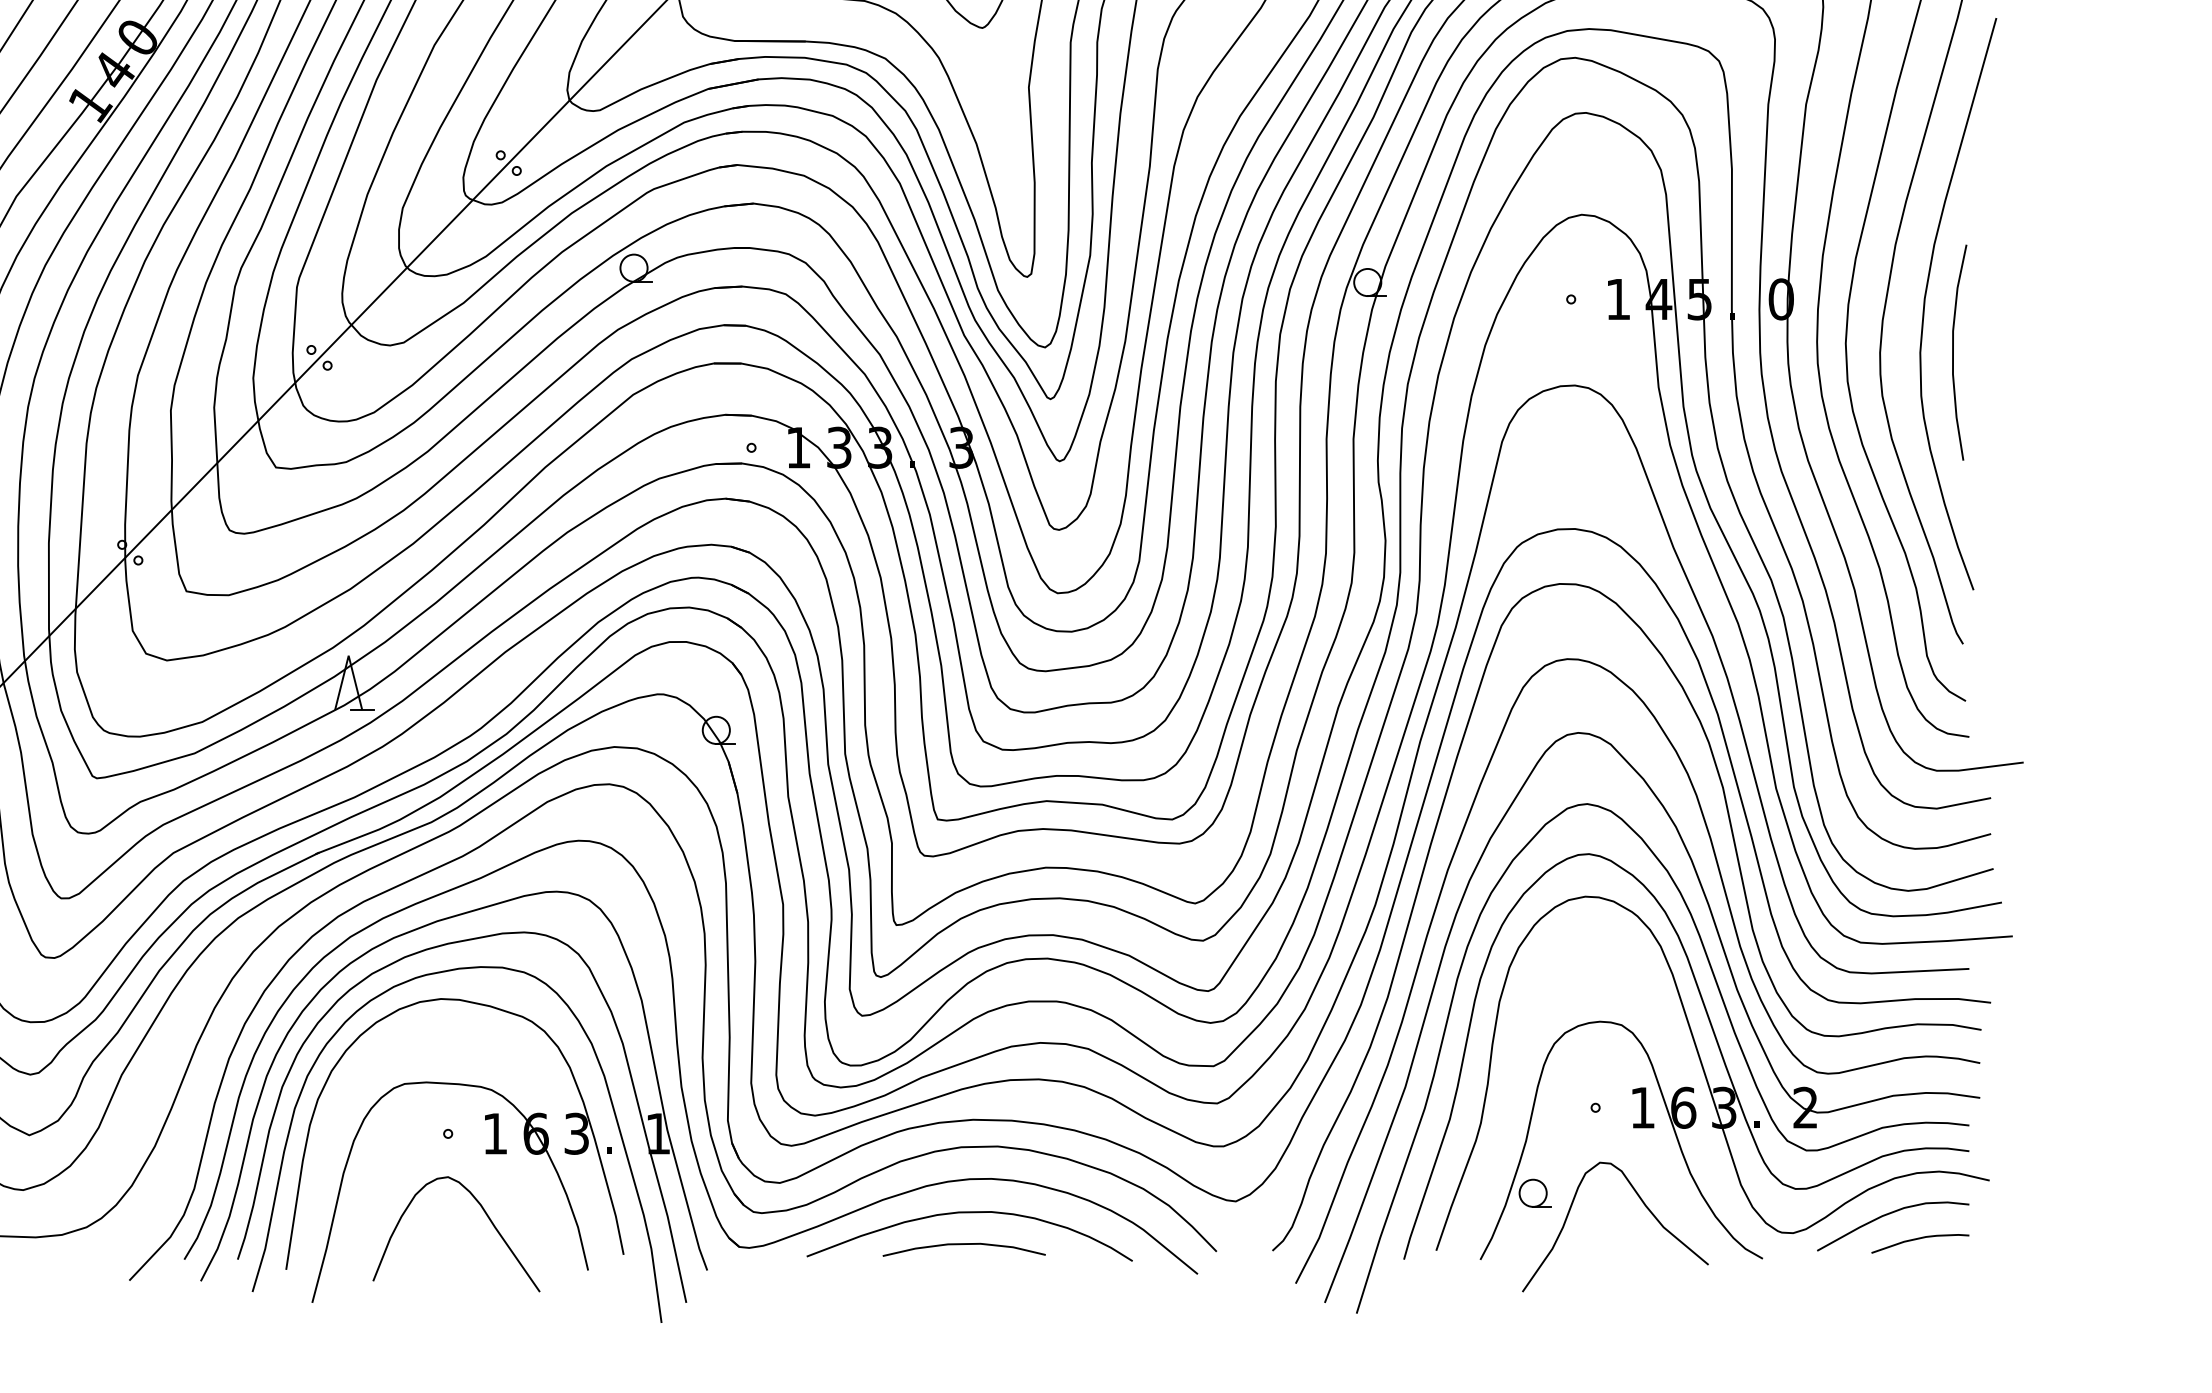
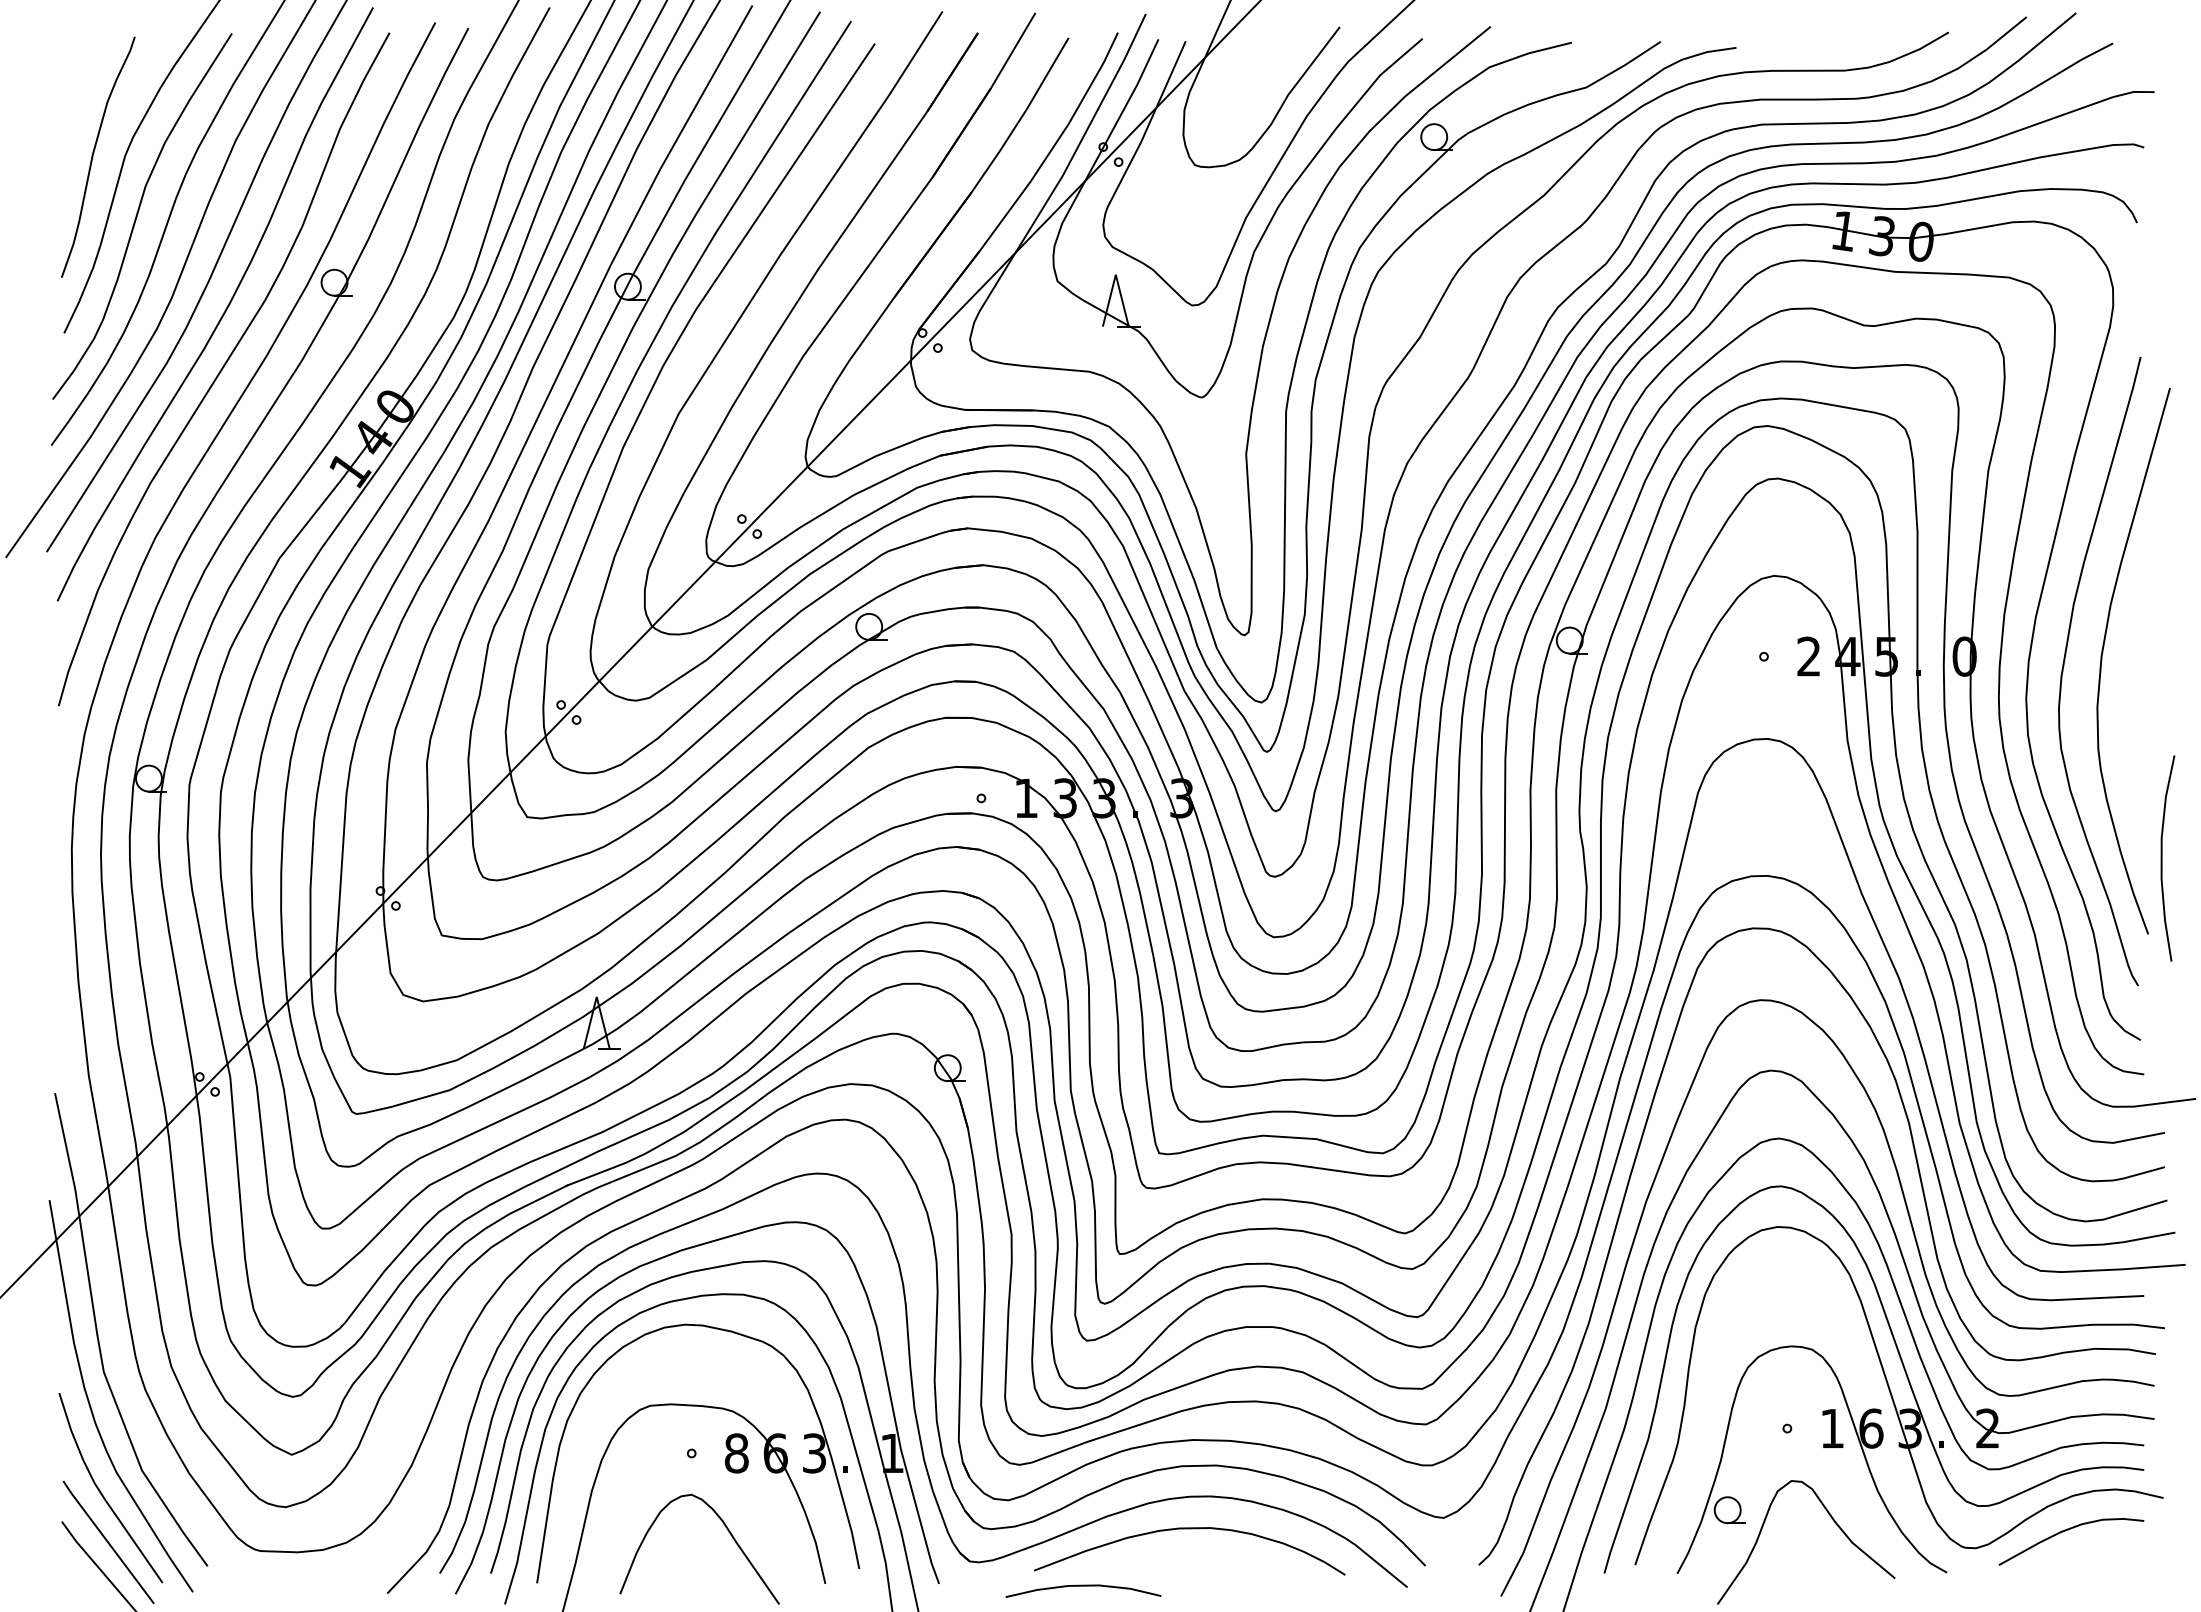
text: (1617, 299) -> (1808, 656), 1 -> 2
curve: (1953, 352) -> (2162, 858), moved
text: (495, 1133) -> (736, 1453), 1 -> 8
curve: (1919, 1239) -> (2096, 1554), removed
curve: (964, 1244) -> (1083, 1586), moved

